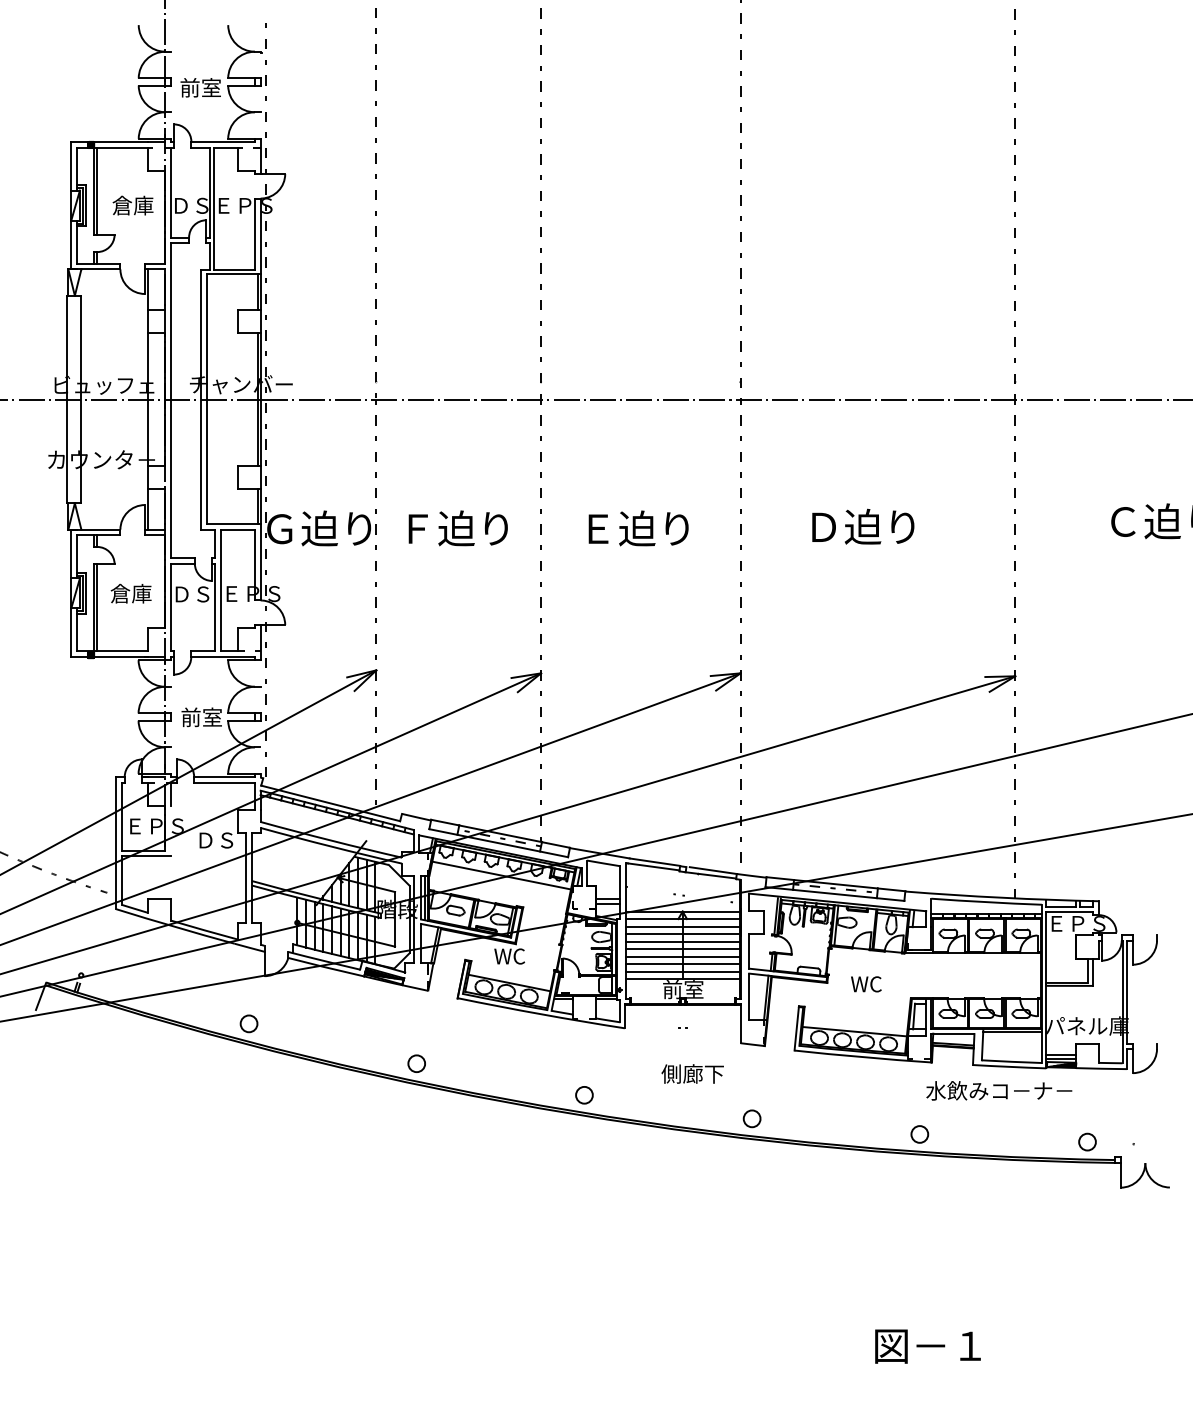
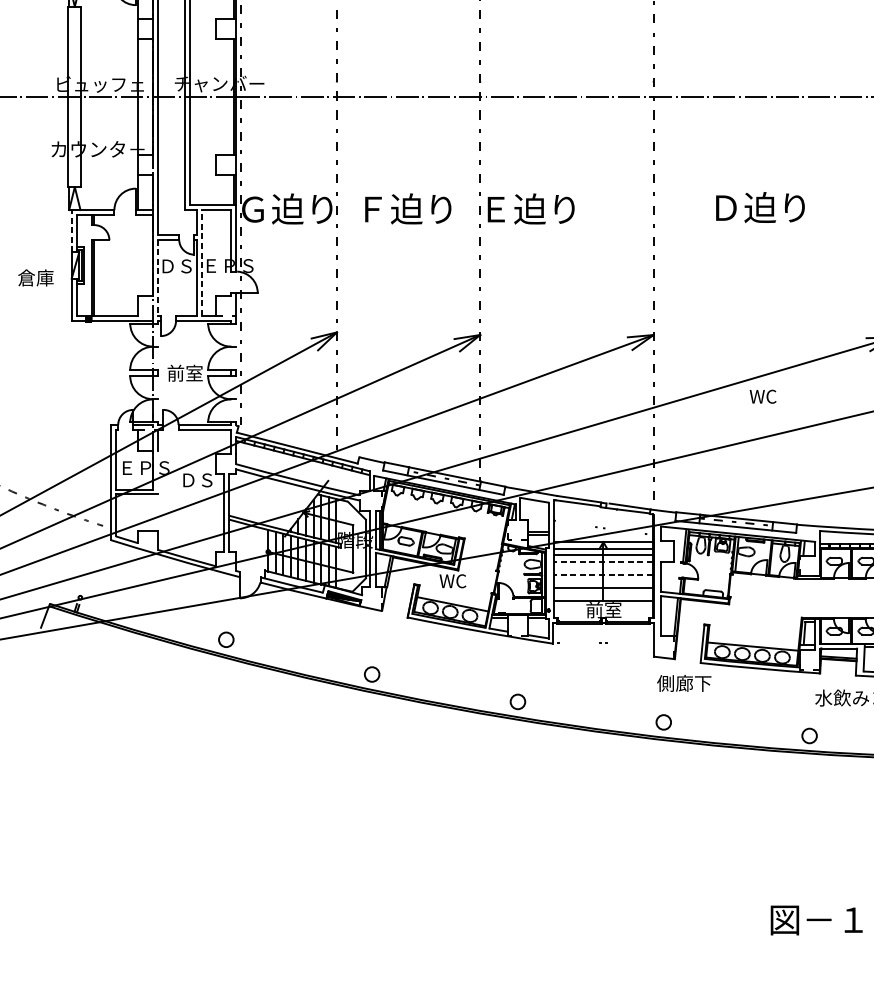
text: (638, 528) -> (531, 209), moved
line: (71, 553) -> (71, 230), solid -> dashed
line: (220, 590) -> (201, 262), solid -> dashed
text: (130, 593) -> (35, 277), moved
line: (171, 607) -> (158, 277), solid -> dashed
line: (501, 875) -> (445, 510), removed
line: (682, 934) -> (603, 562), solid -> dashed
line: (682, 941) -> (603, 568), removed
line: (682, 949) -> (603, 575), solid -> dashed
line: (682, 956) -> (603, 581), removed
line: (682, 971) -> (603, 594), removed
text: (866, 984) -> (763, 396), moved
text: (692, 1073) -> (684, 682), moved

